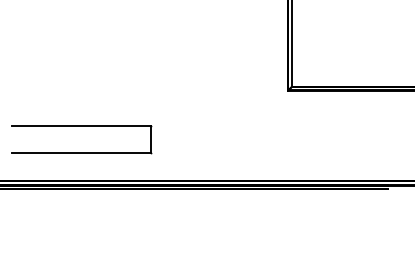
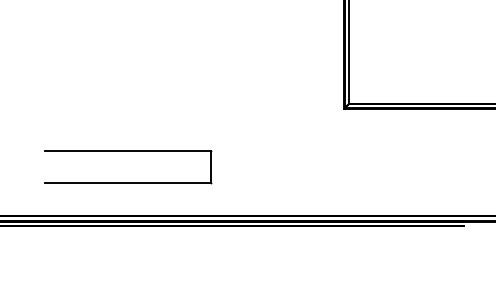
part: (81, 152) -> (128, 182), moved

